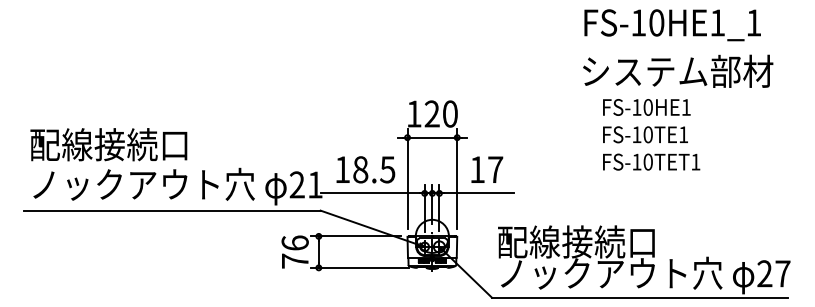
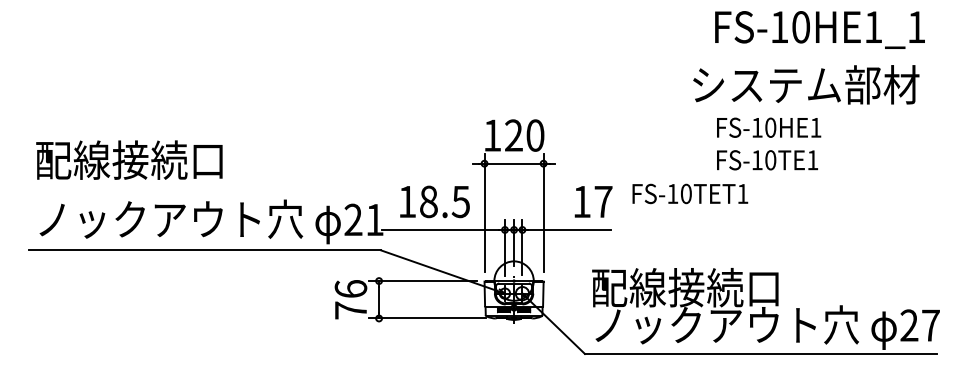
text: (672, 25) -> (819, 30), moved
text: (108, 144) -> (128, 159), moved
text: (651, 161) -> (690, 193), moved
text: (487, 169) -> (593, 201), moved

